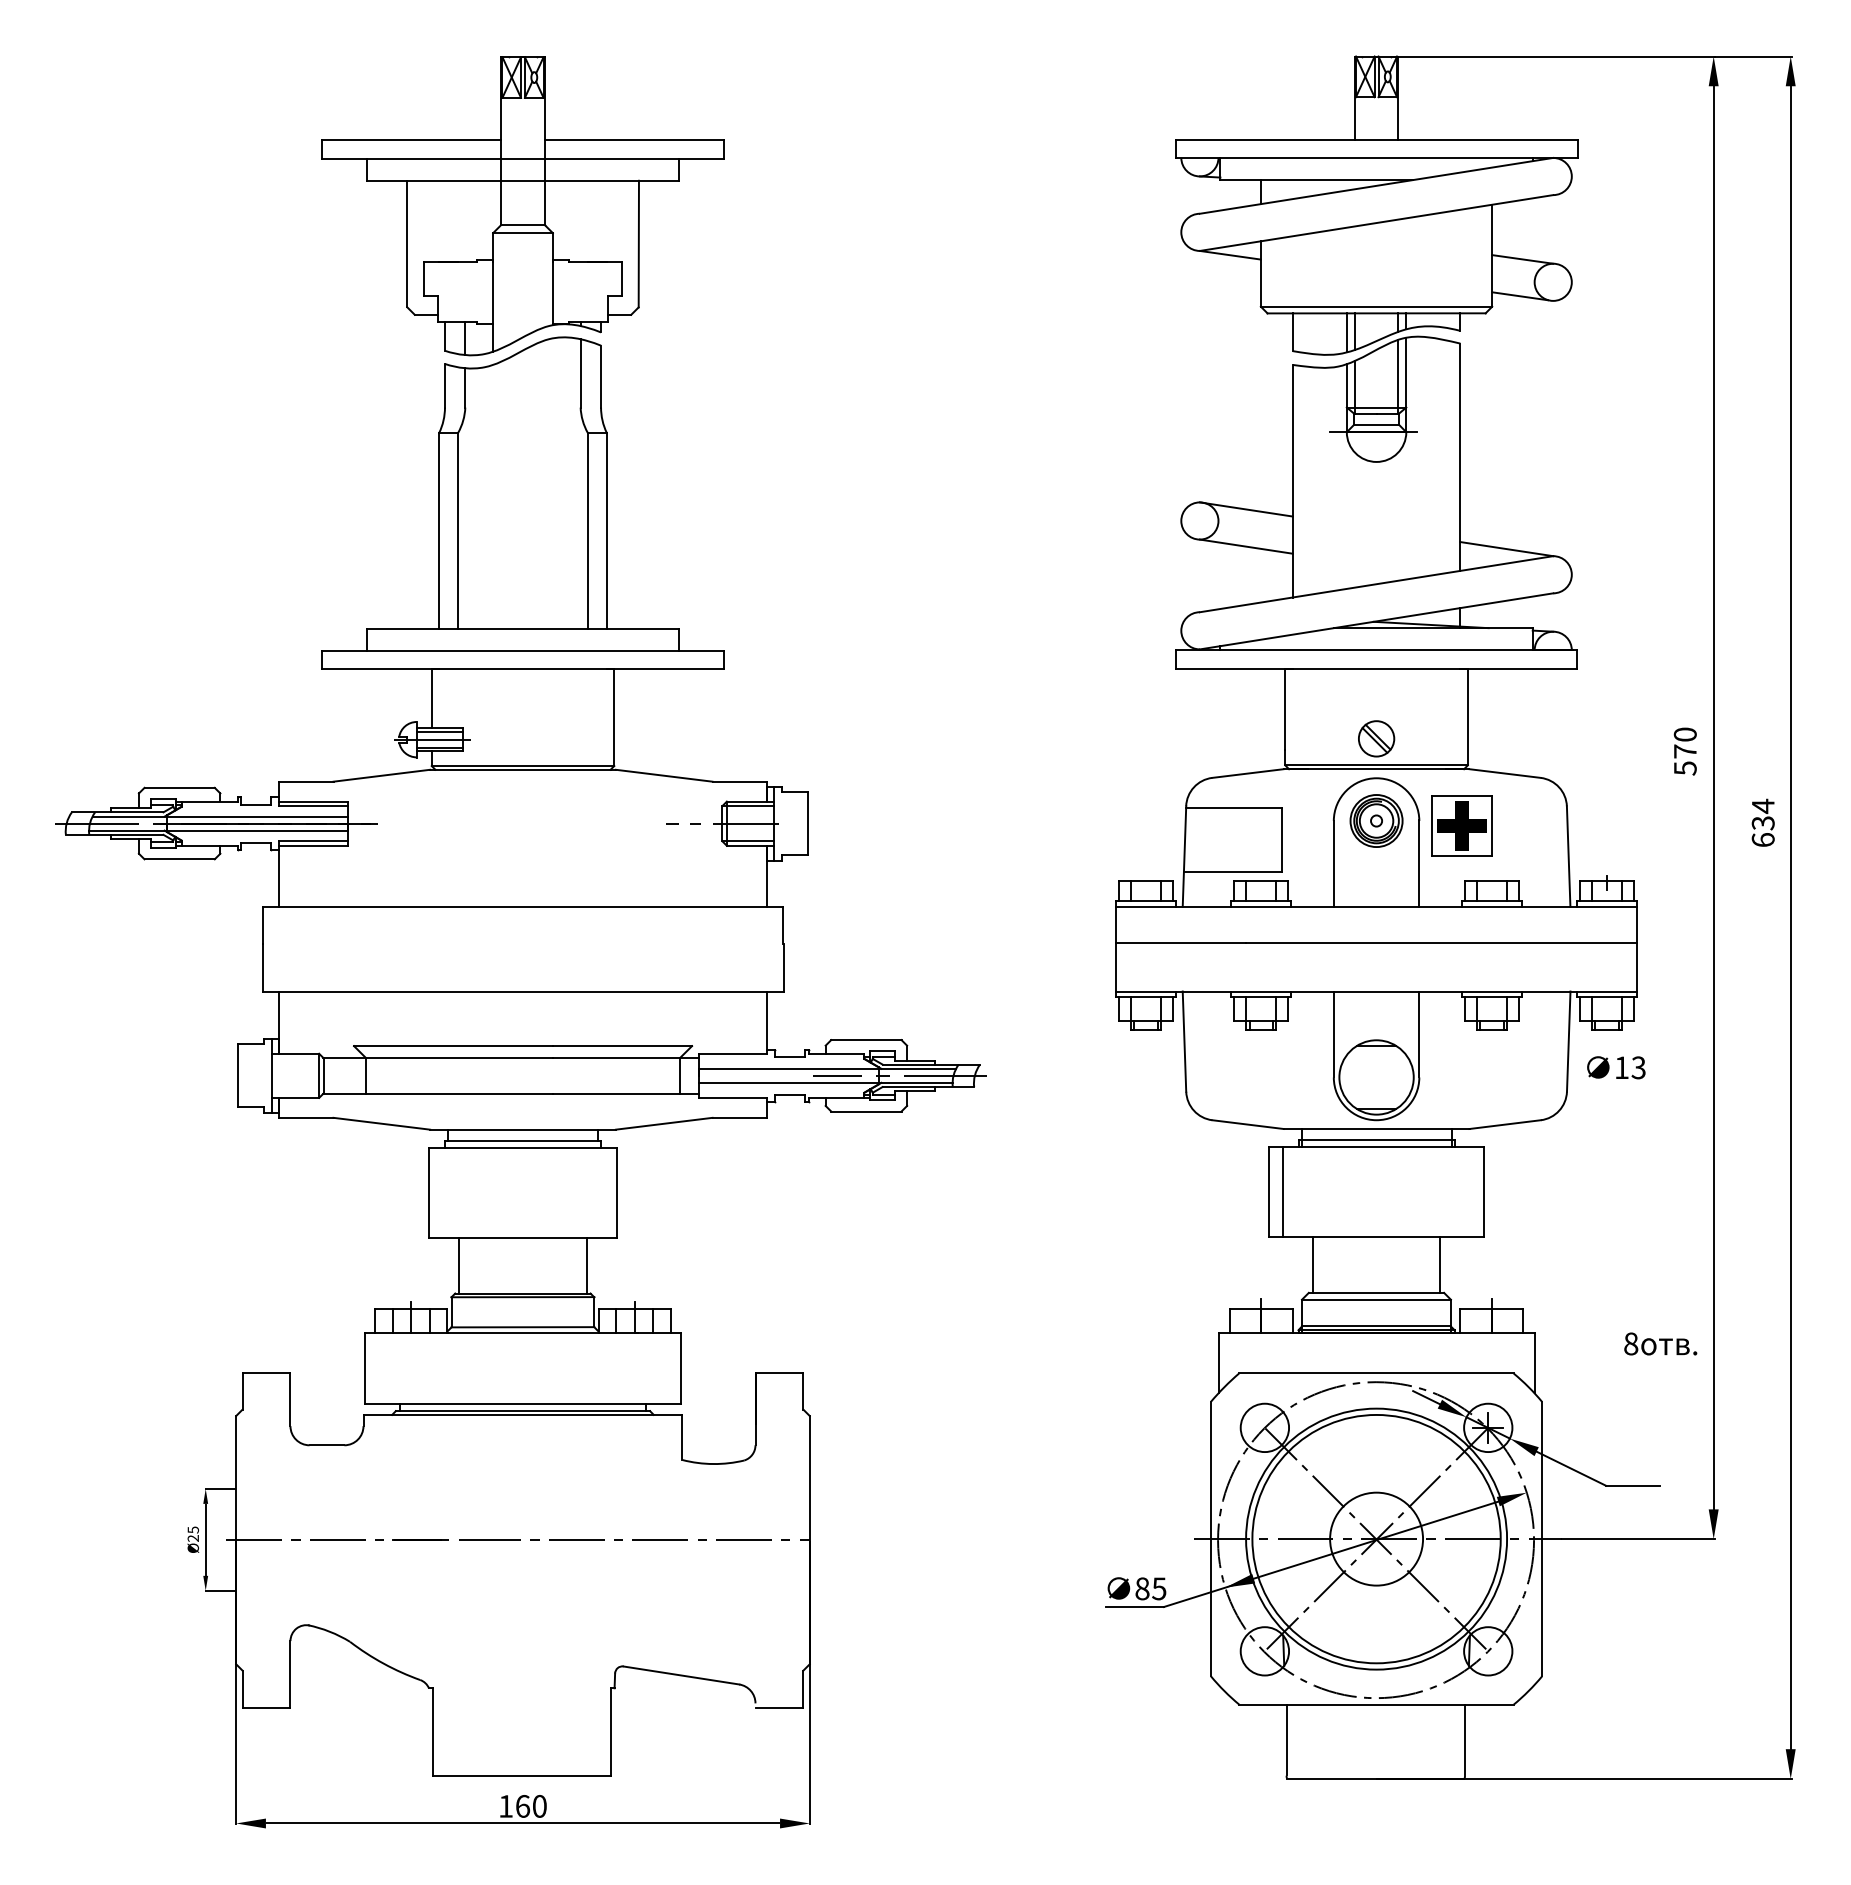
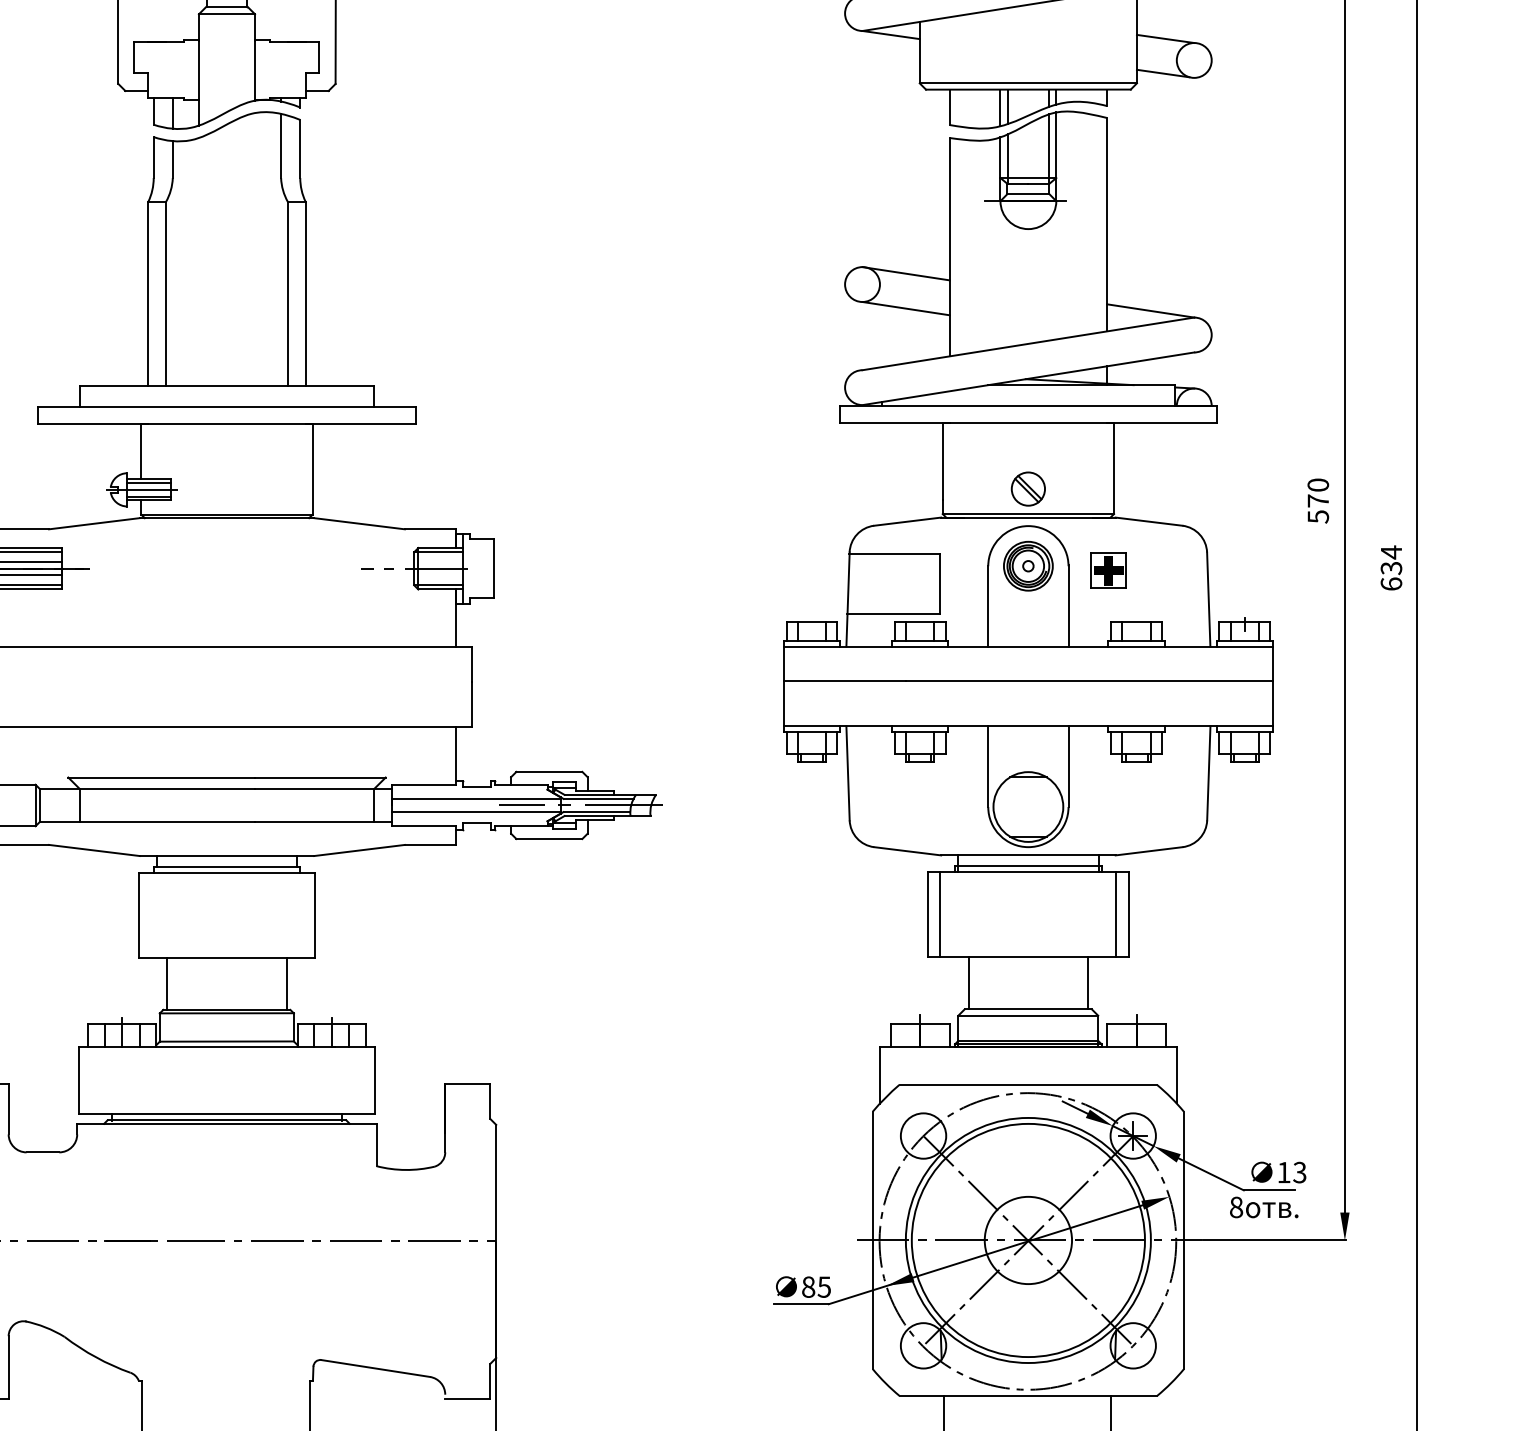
part: (1462, 825) -> (1109, 570), size x0.62
text: (1616, 1067) -> (1279, 1172), moved
line: (1470, 1191) -> (1116, 914), added
text: (1660, 1343) -> (1263, 1207), moved

